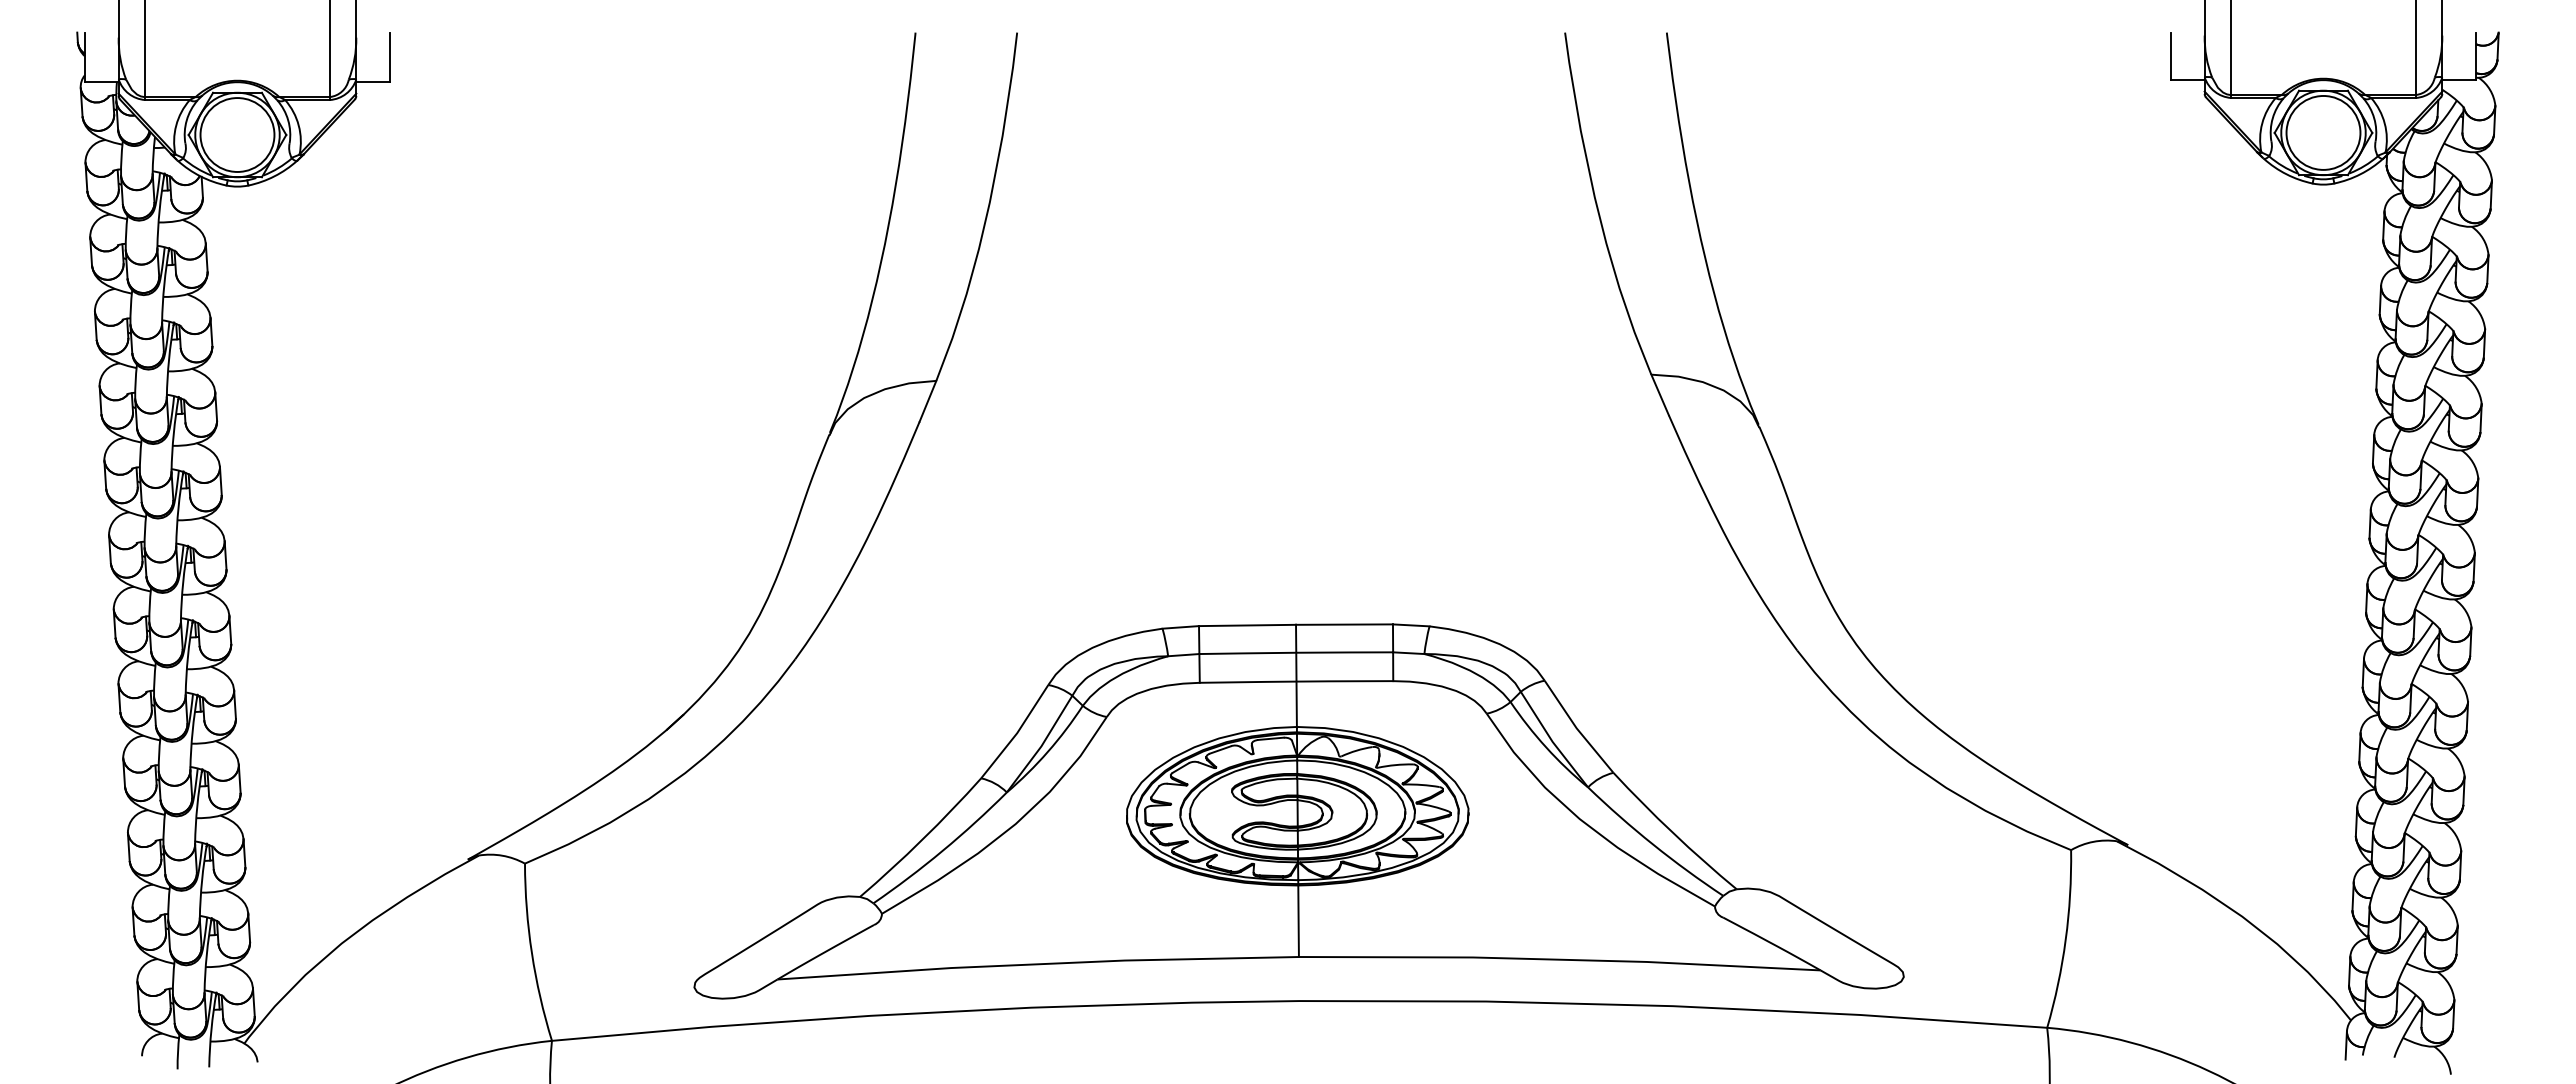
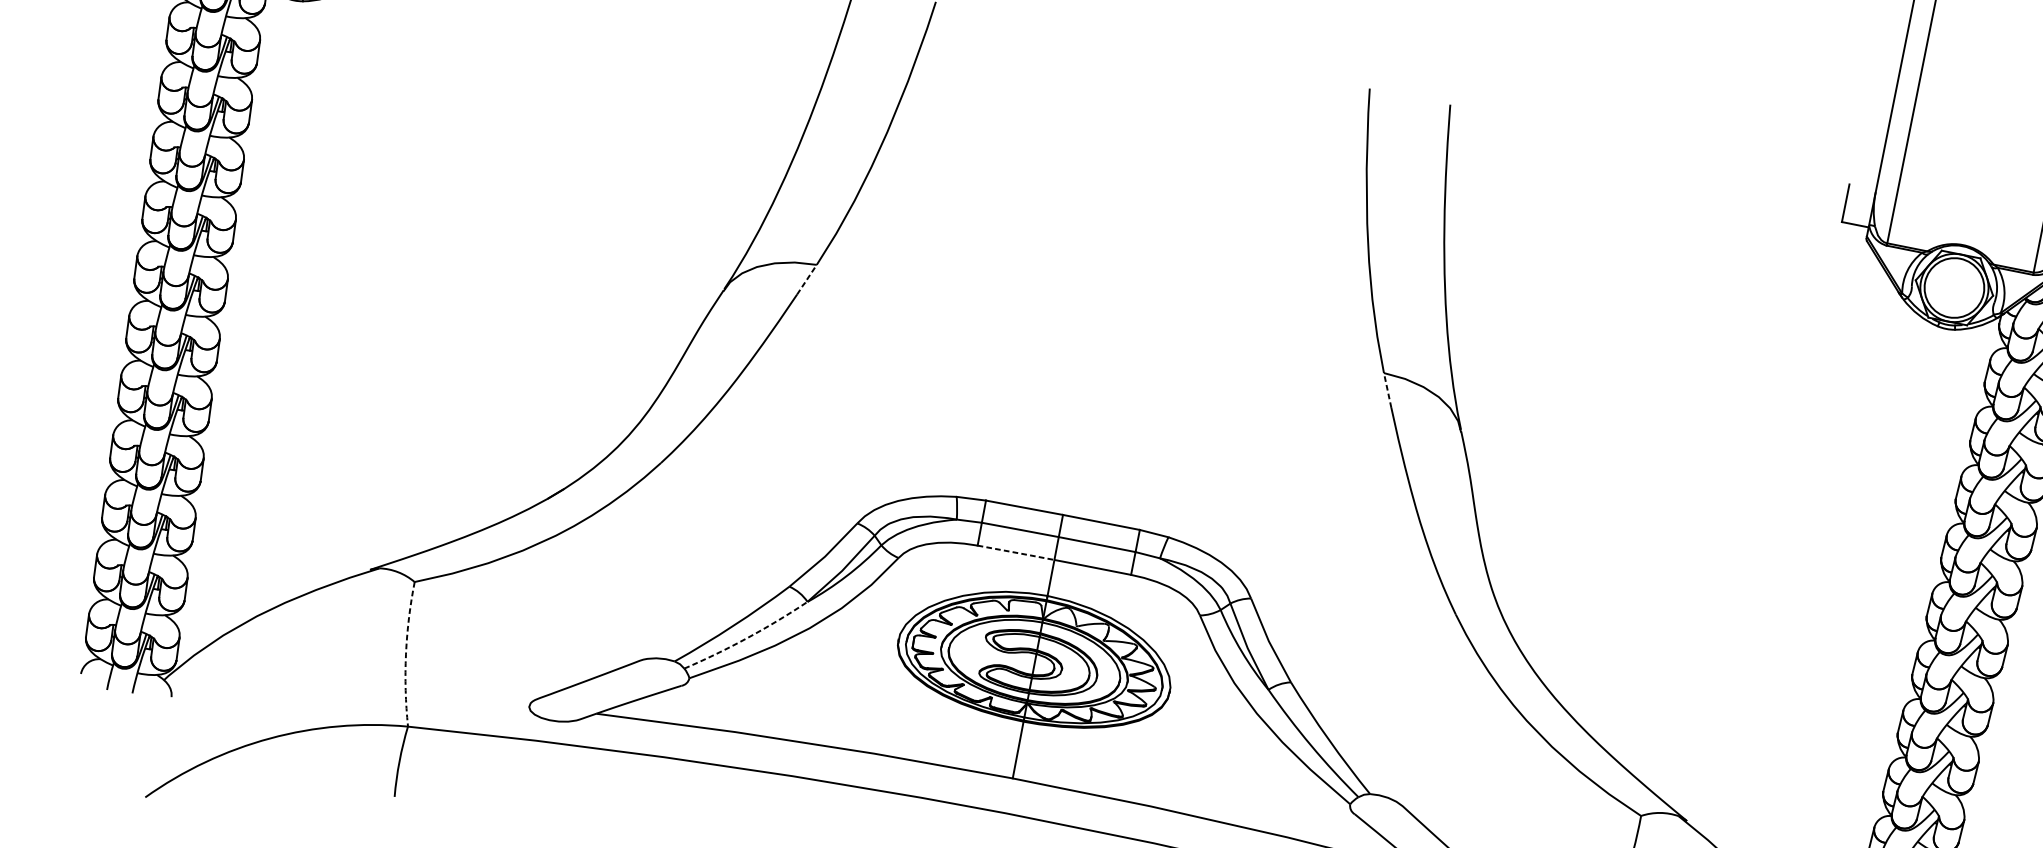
line: (1660, 395) -> (1387, 391), solid -> dashed
line: (927, 401) -> (806, 279), solid -> dashed
line: (1248, 682) -> (1016, 553), solid -> dashed
arc: (942, 850) -> (747, 637), solid -> dashed
arc: (531, 953) -> (405, 654), solid -> dashed

